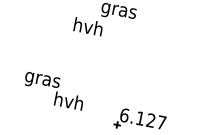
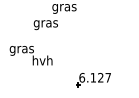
text: (87, 28) -> (45, 23), hvh -> gras
text: (53, 90) -> (30, 55), moved

